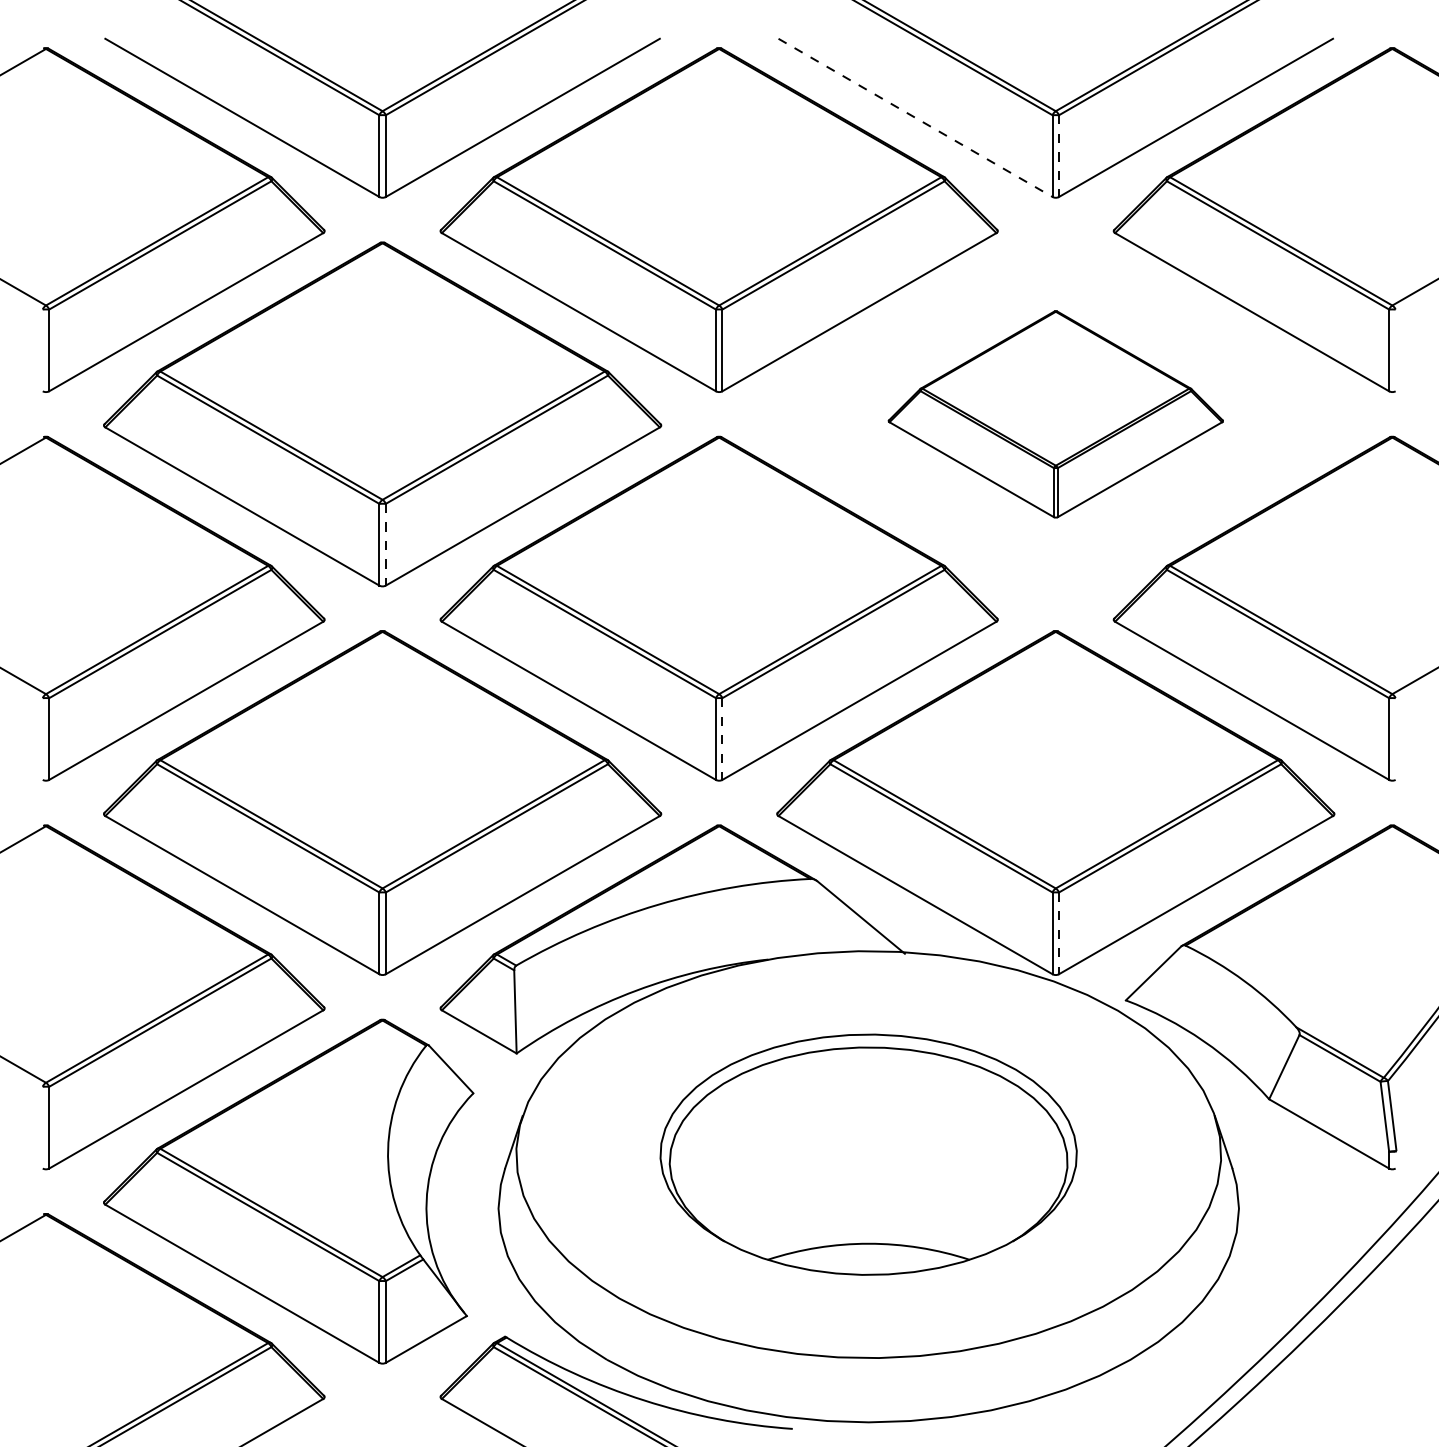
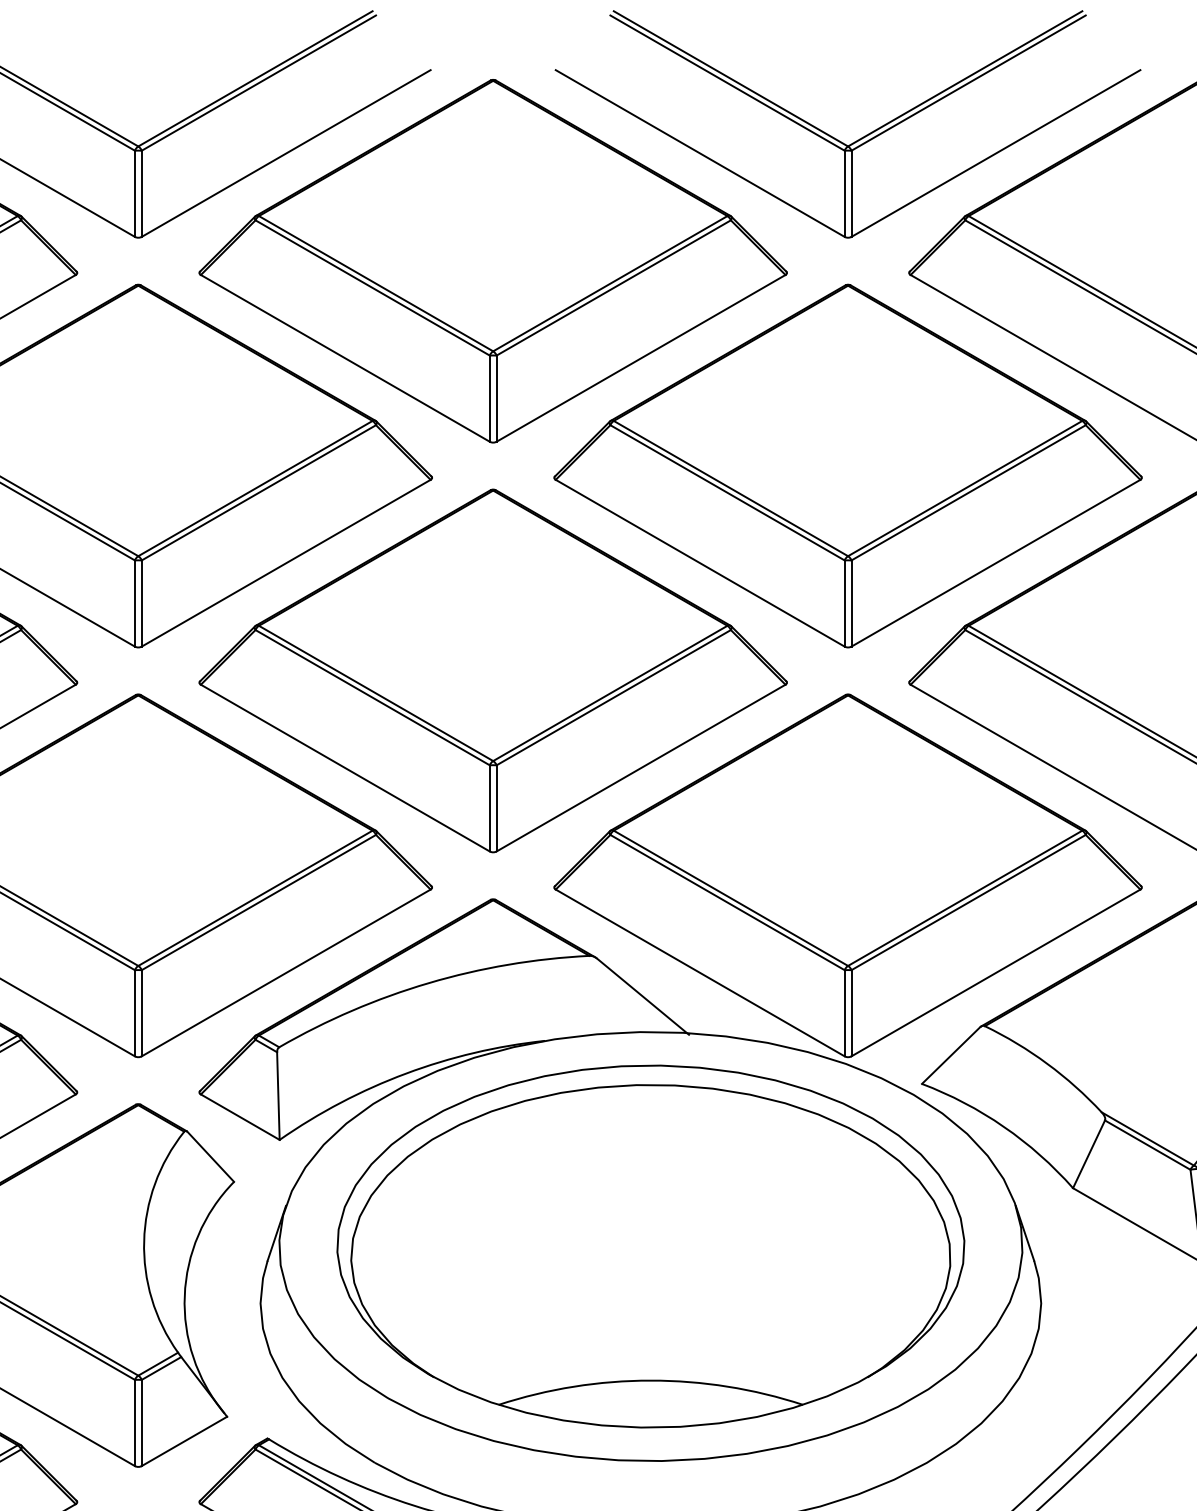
line: (915, 118) -> (700, 154), dashed -> solid
line: (1059, 156) -> (851, 194), dashed -> solid
part: (1055, 414) -> (847, 466), size x1.67
line: (385, 544) -> (141, 603), dashed -> solid
line: (722, 739) -> (496, 808), dashed -> solid
line: (1059, 933) -> (851, 1013), dashed -> solid
part: (868, 1154) -> (650, 1246), size x1.43

